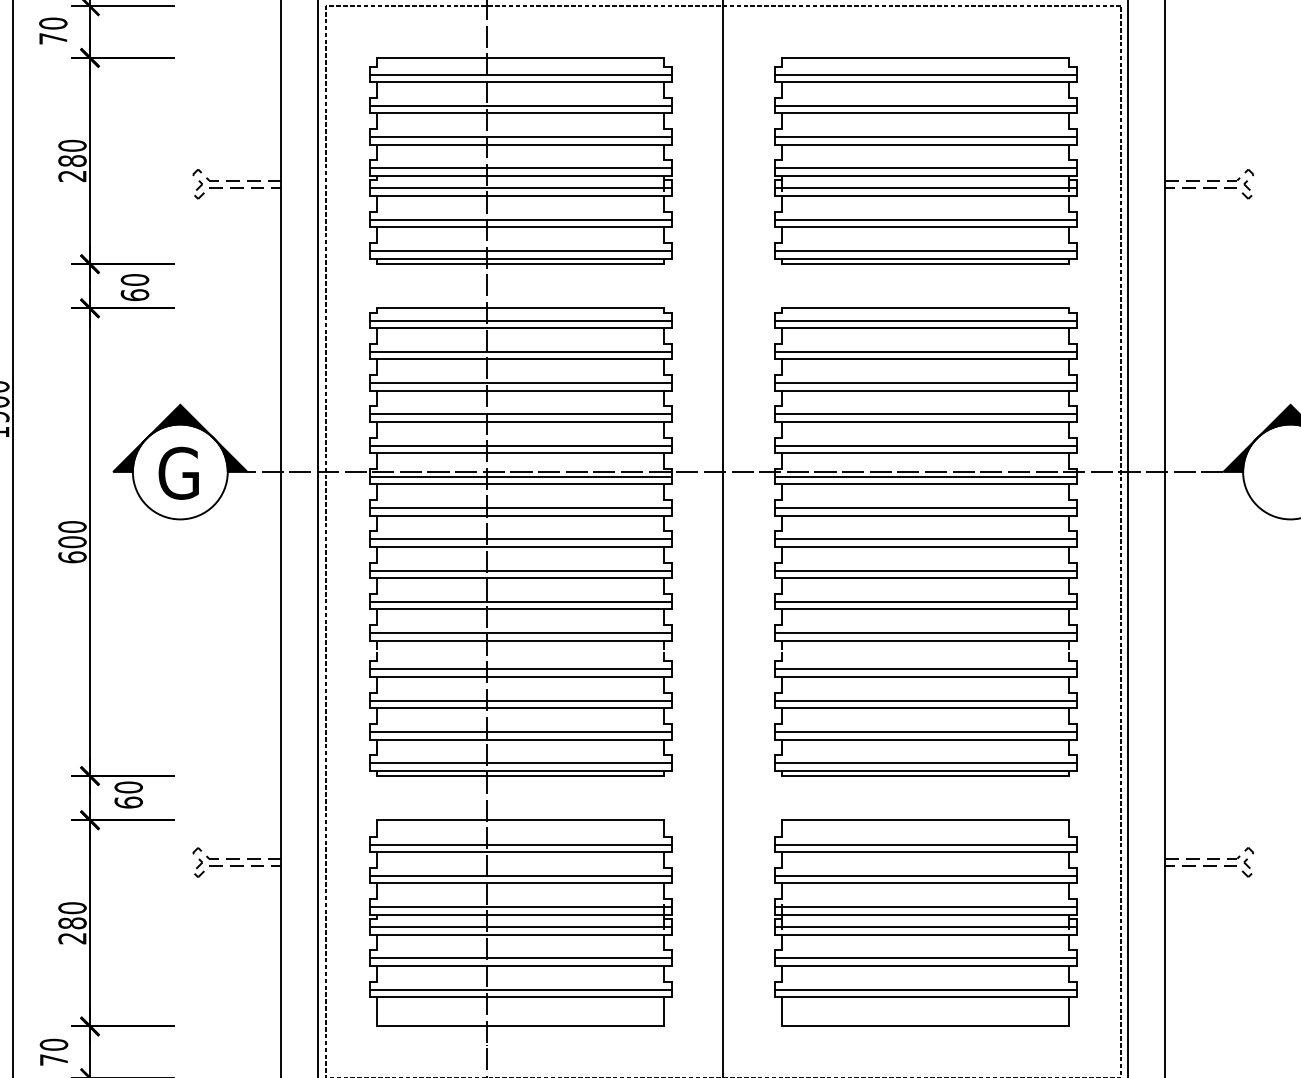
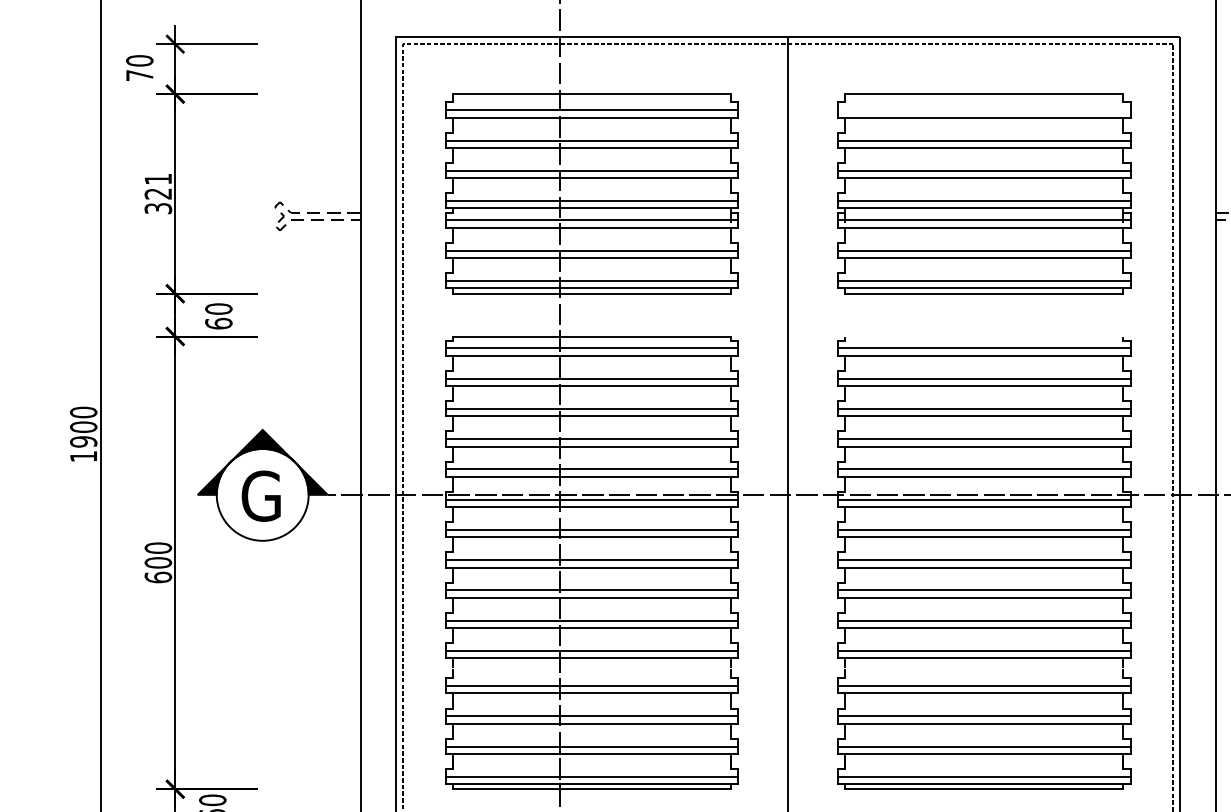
line: (925, 74) -> (984, 110), removed
text: (72, 160) -> (158, 193), 280 -> 321
line: (925, 308) -> (984, 336), removed

